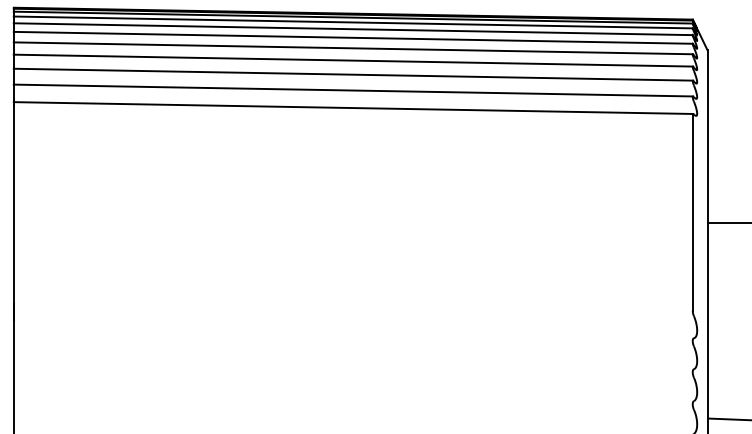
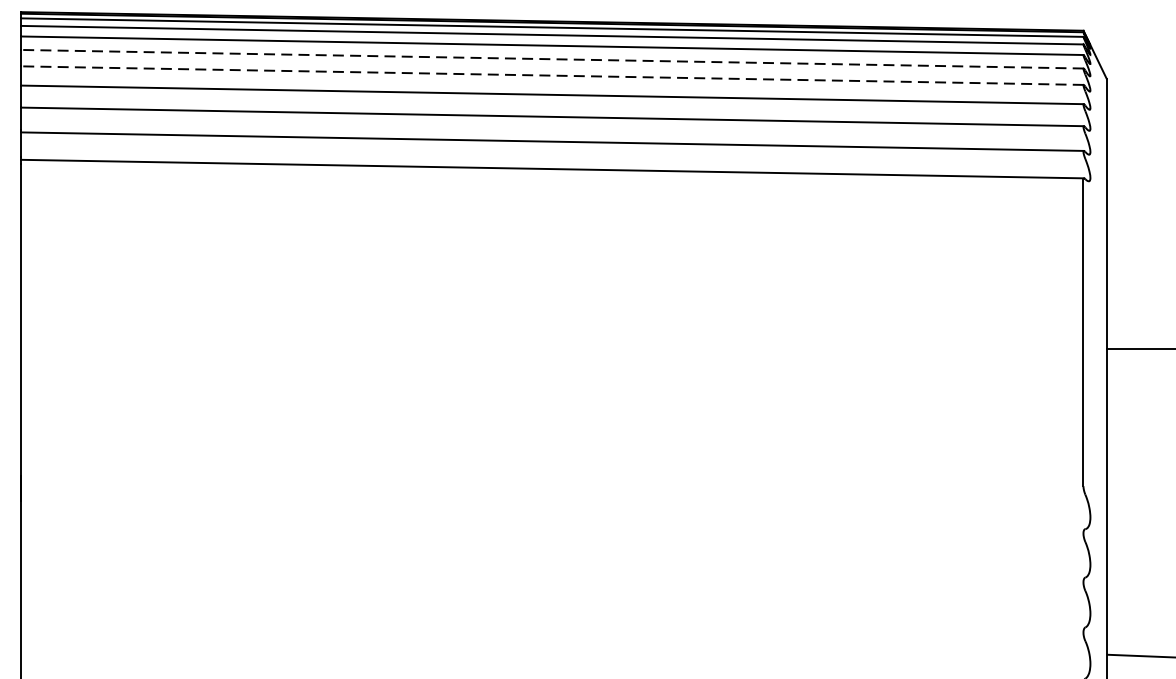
line: (353, 37) -> (552, 58), solid -> dashed
line: (353, 48) -> (552, 75), solid -> dashed

